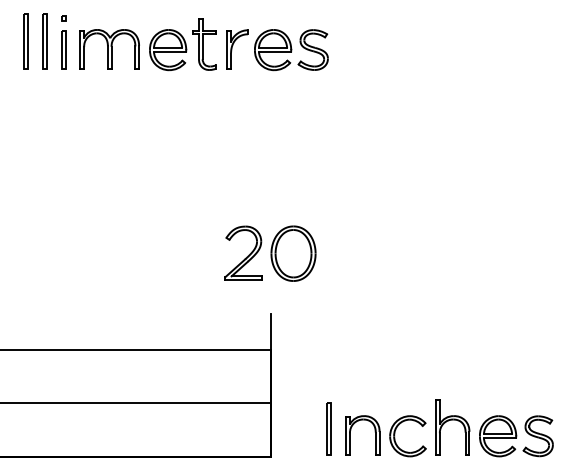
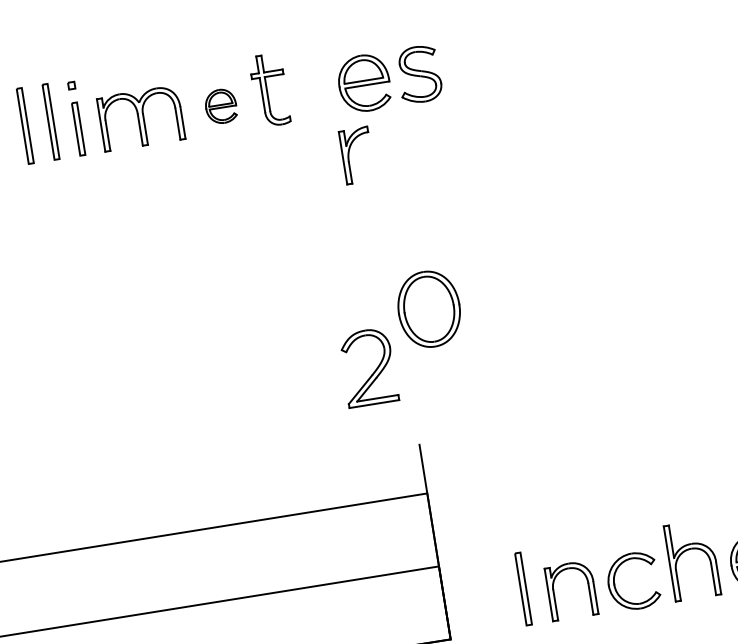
part: (237, 49) -> (356, 155), moved
part: (168, 50) -> (221, 106), size x0.6
part: (293, 253) -> (429, 309), moved

